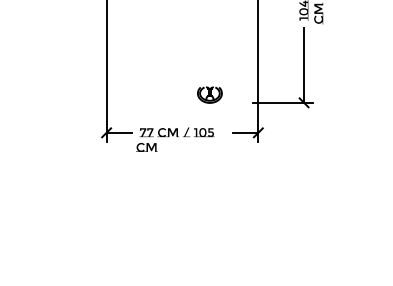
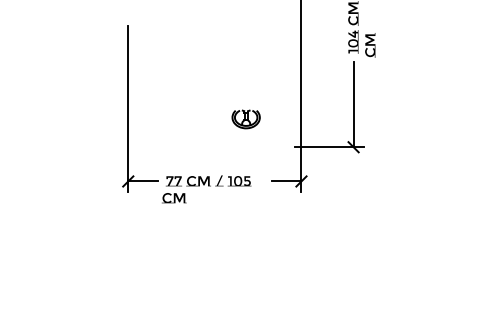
part: (209, 95) -> (245, 119), moved

